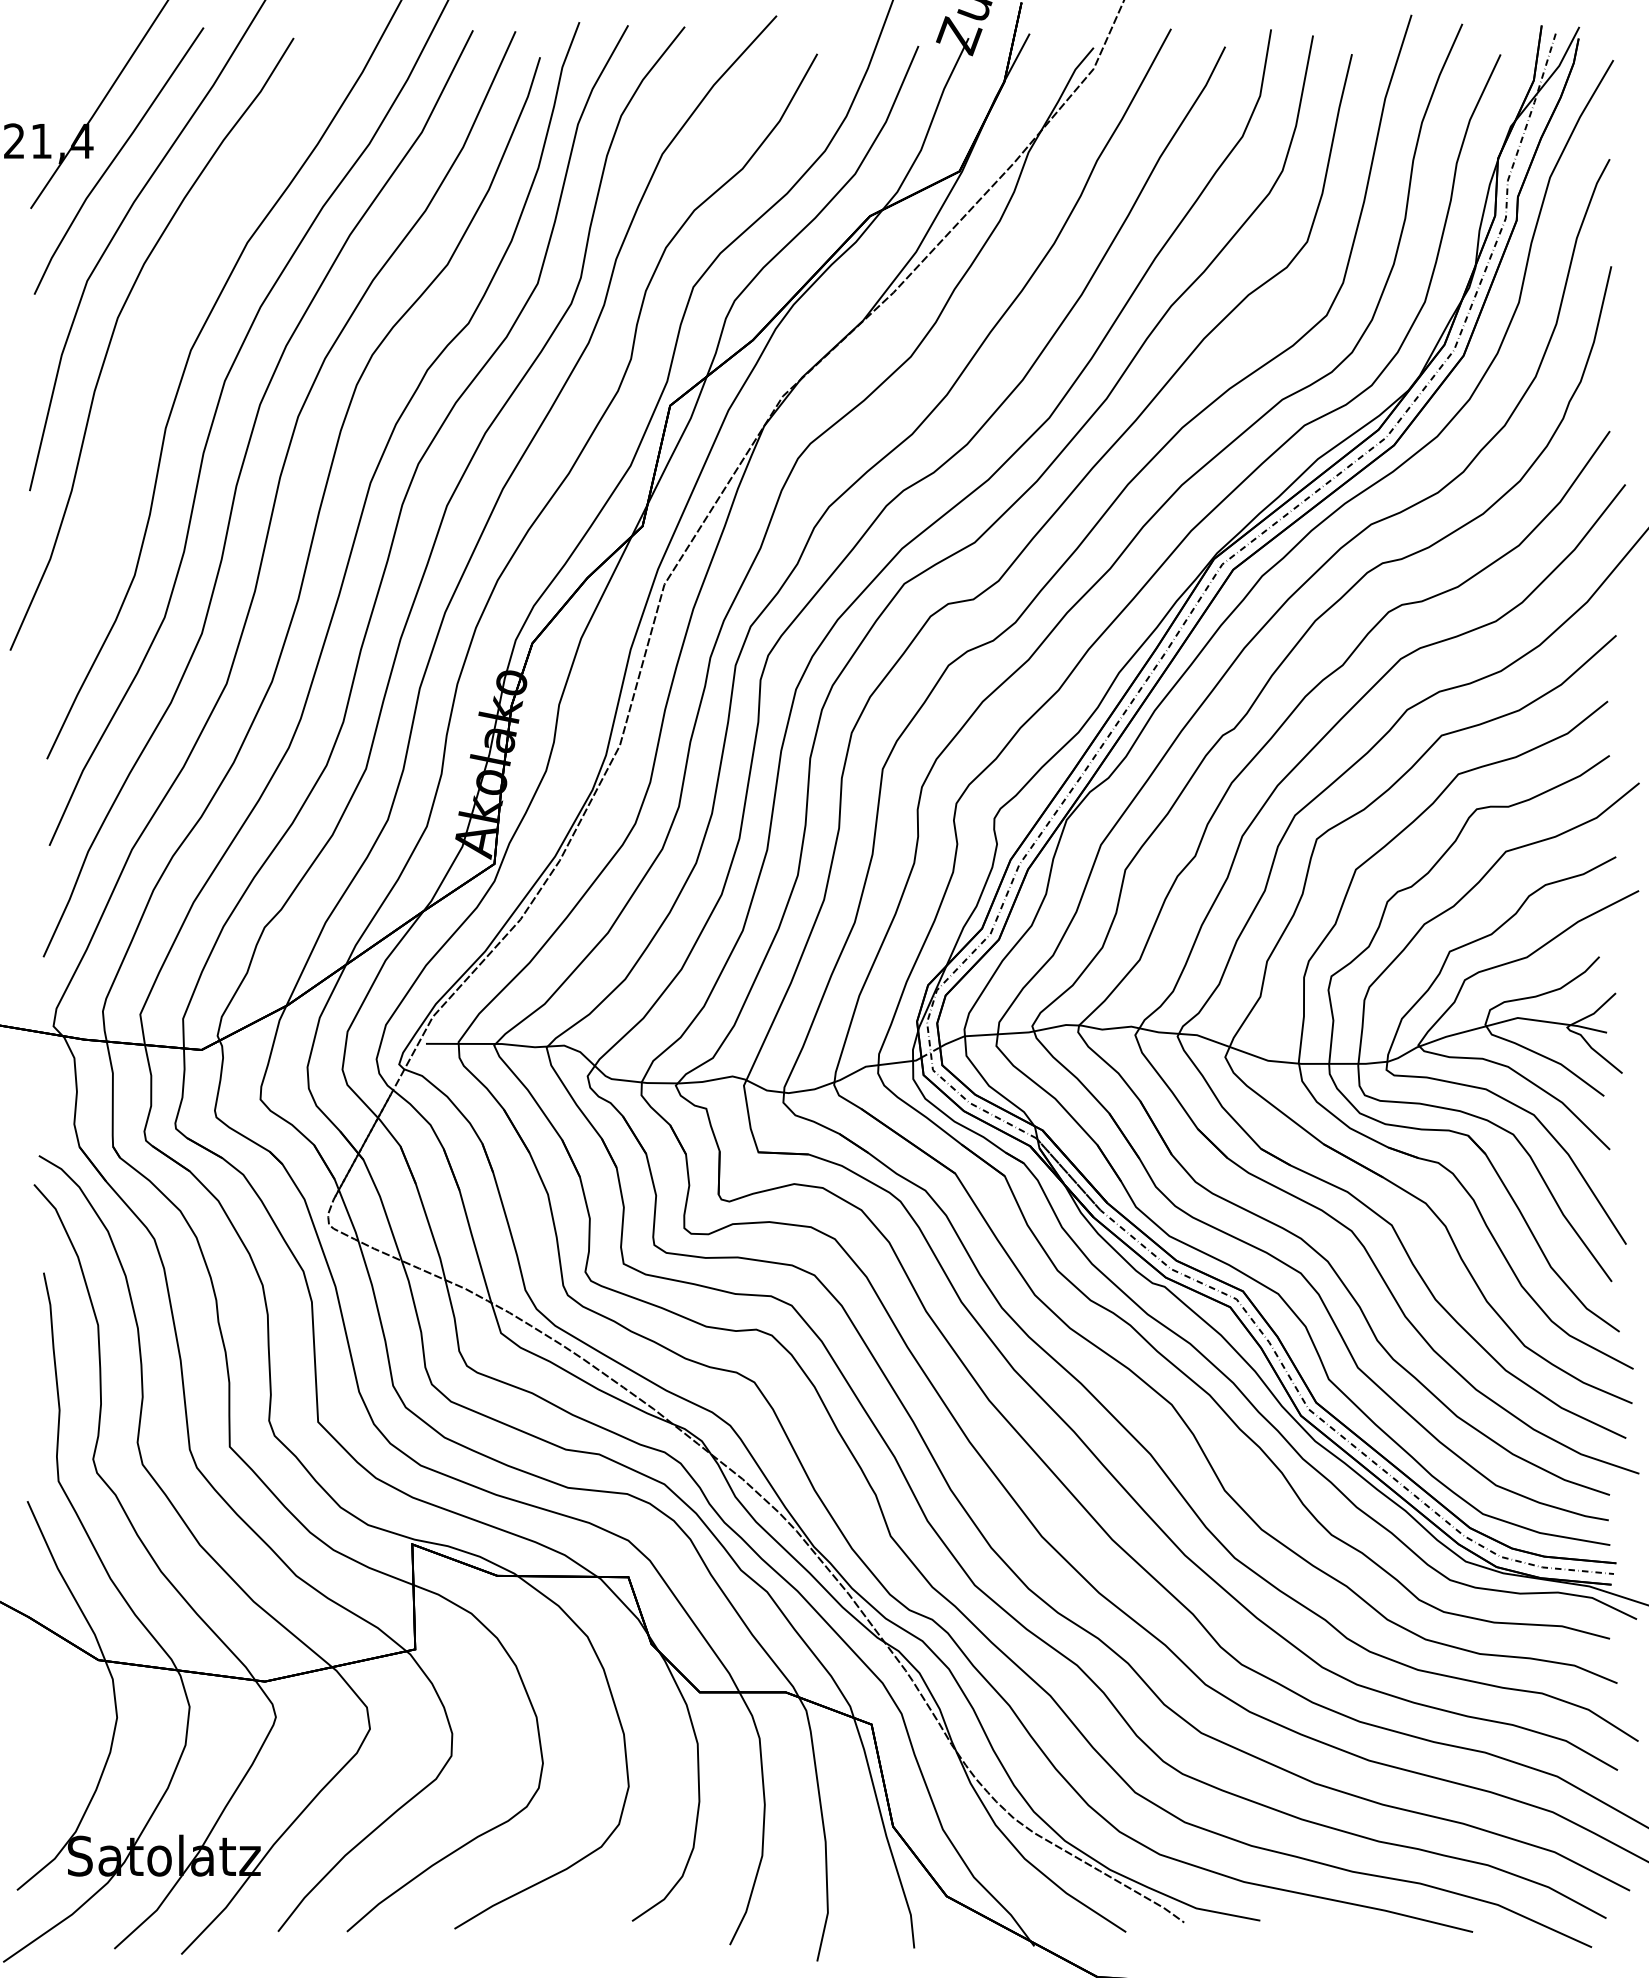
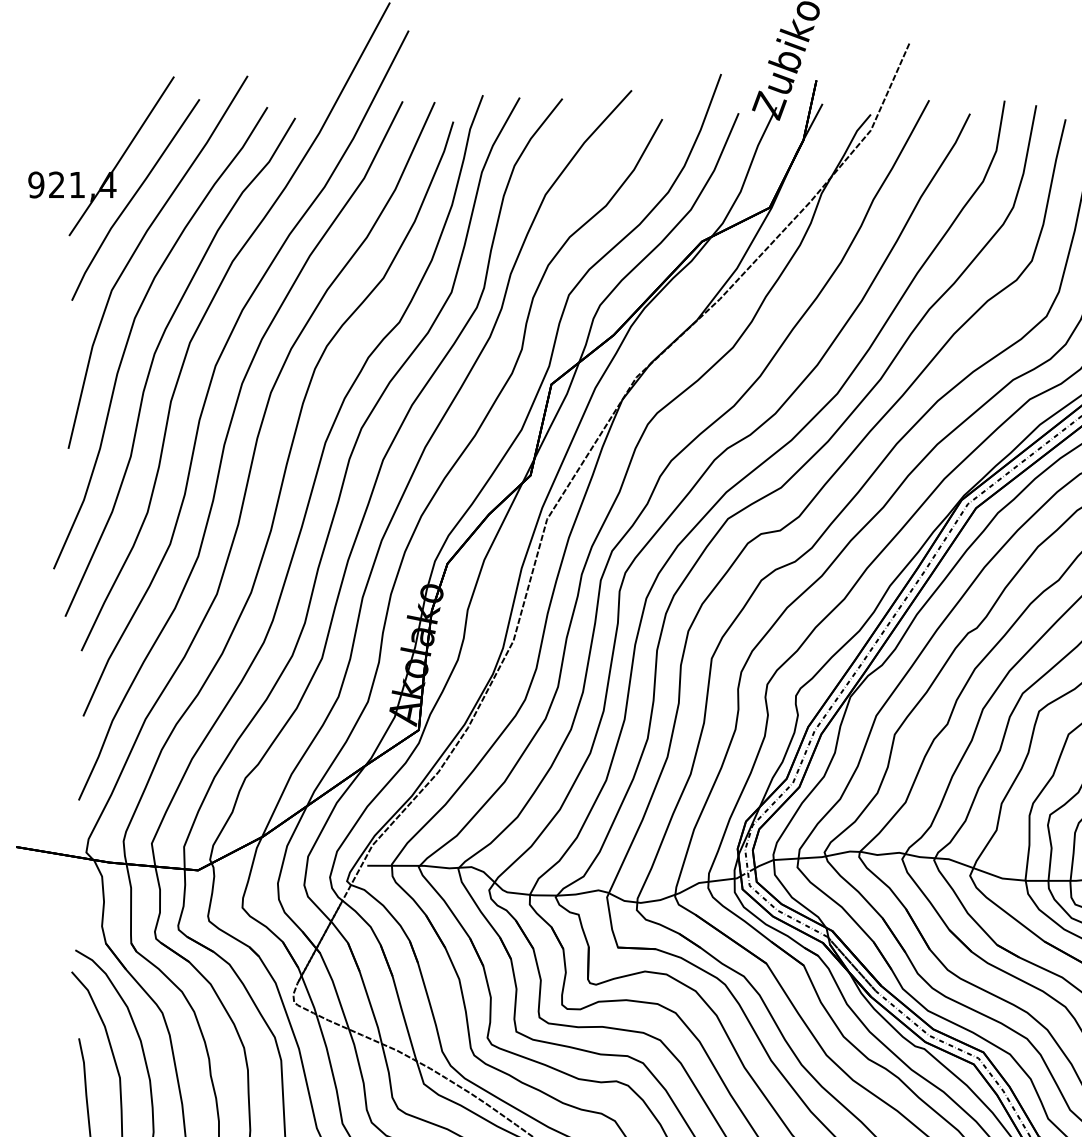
curve: (143, 371) -> (154, 358), added

